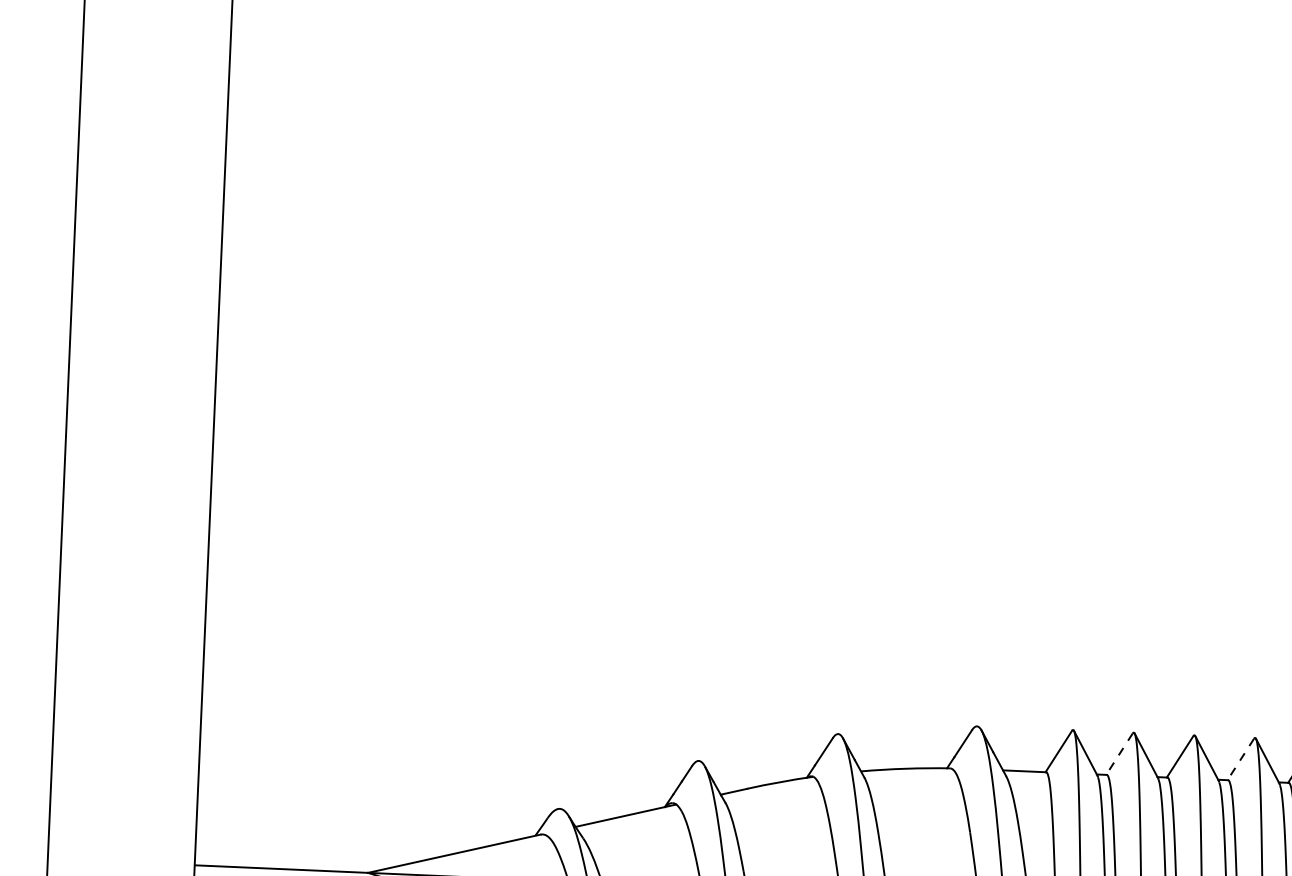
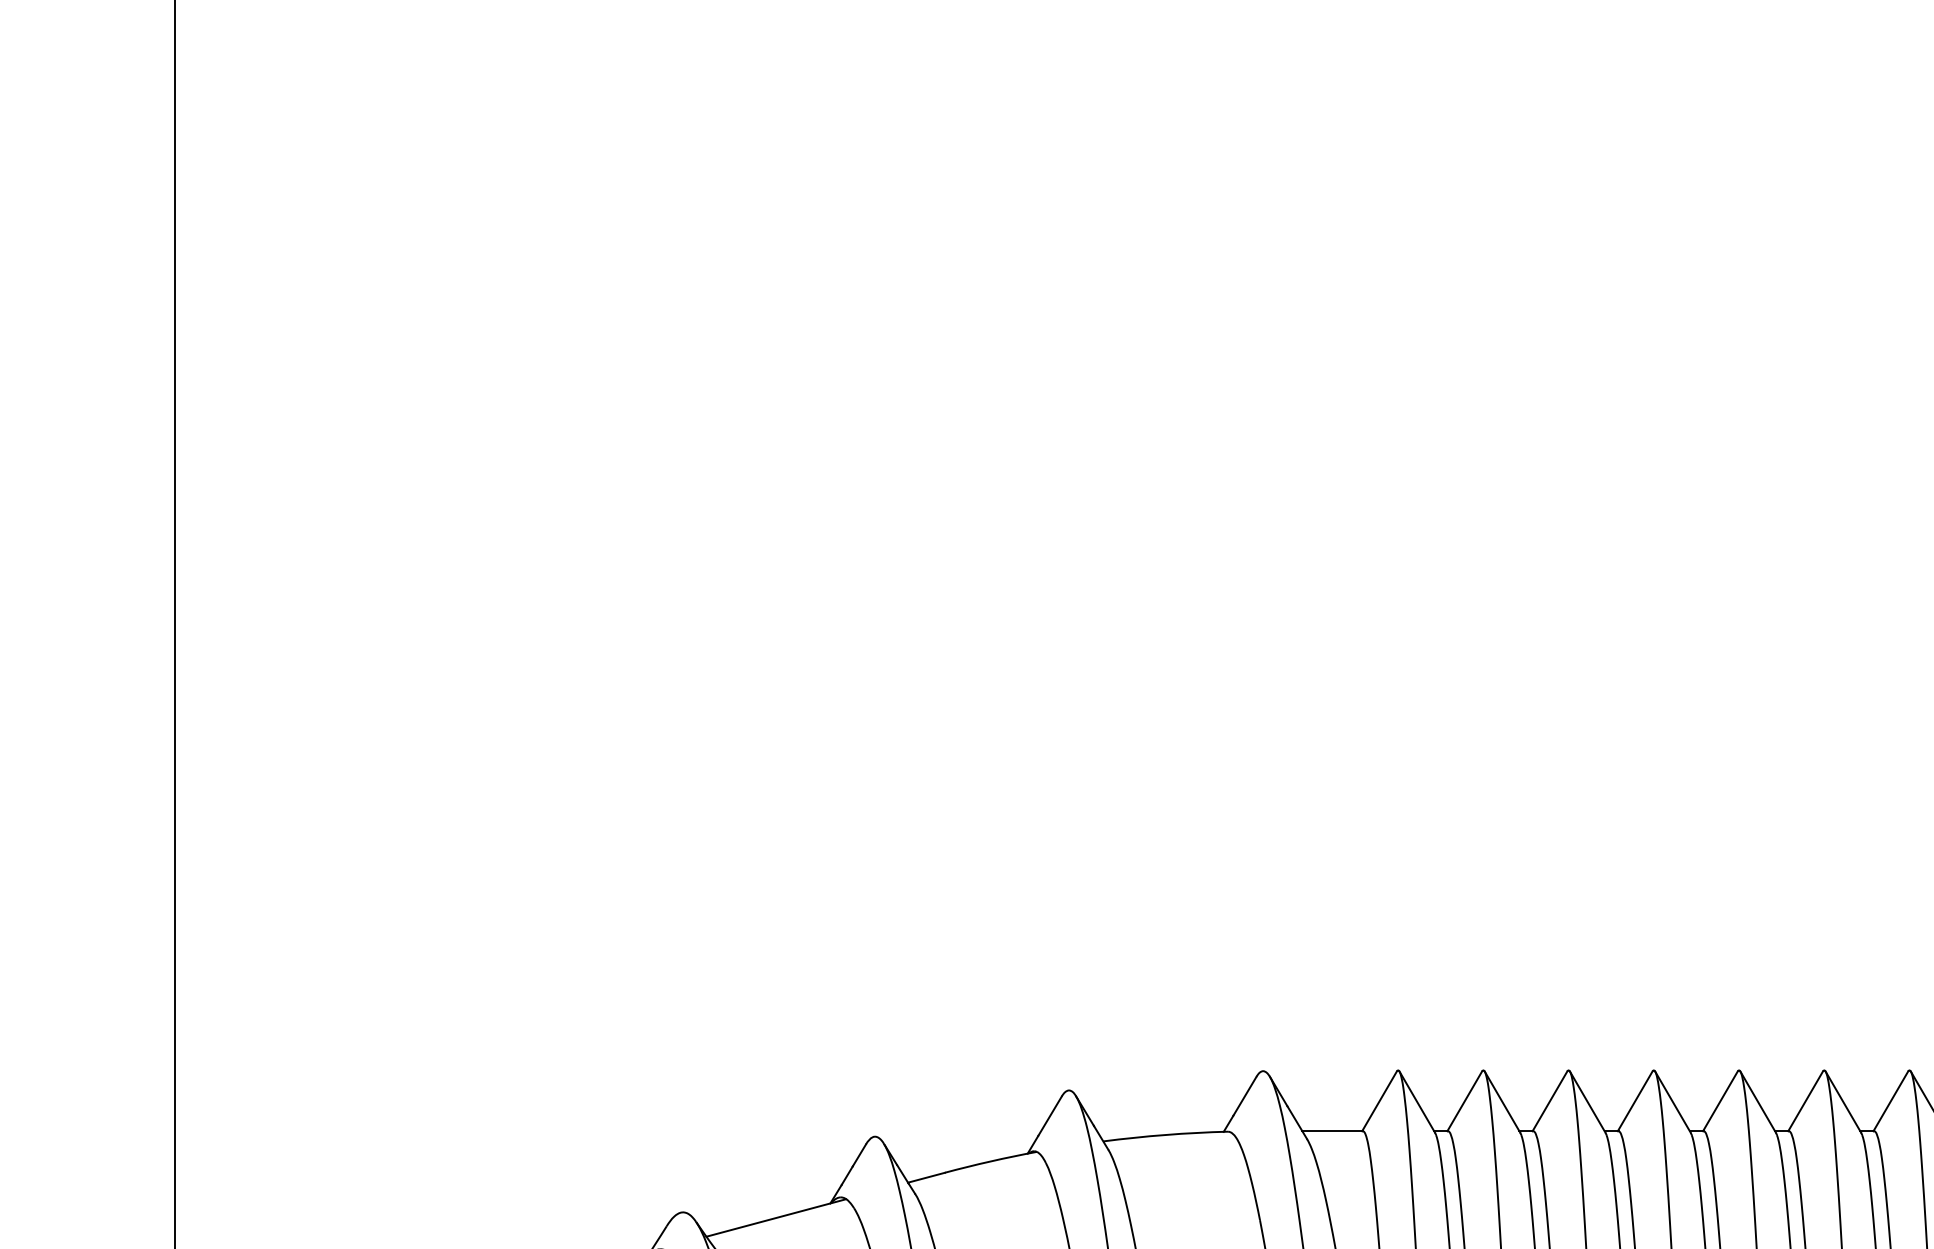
line: (1119, 754) -> (1464, 1101), dashed -> solid
line: (1241, 759) -> (1635, 1101), dashed -> solid

